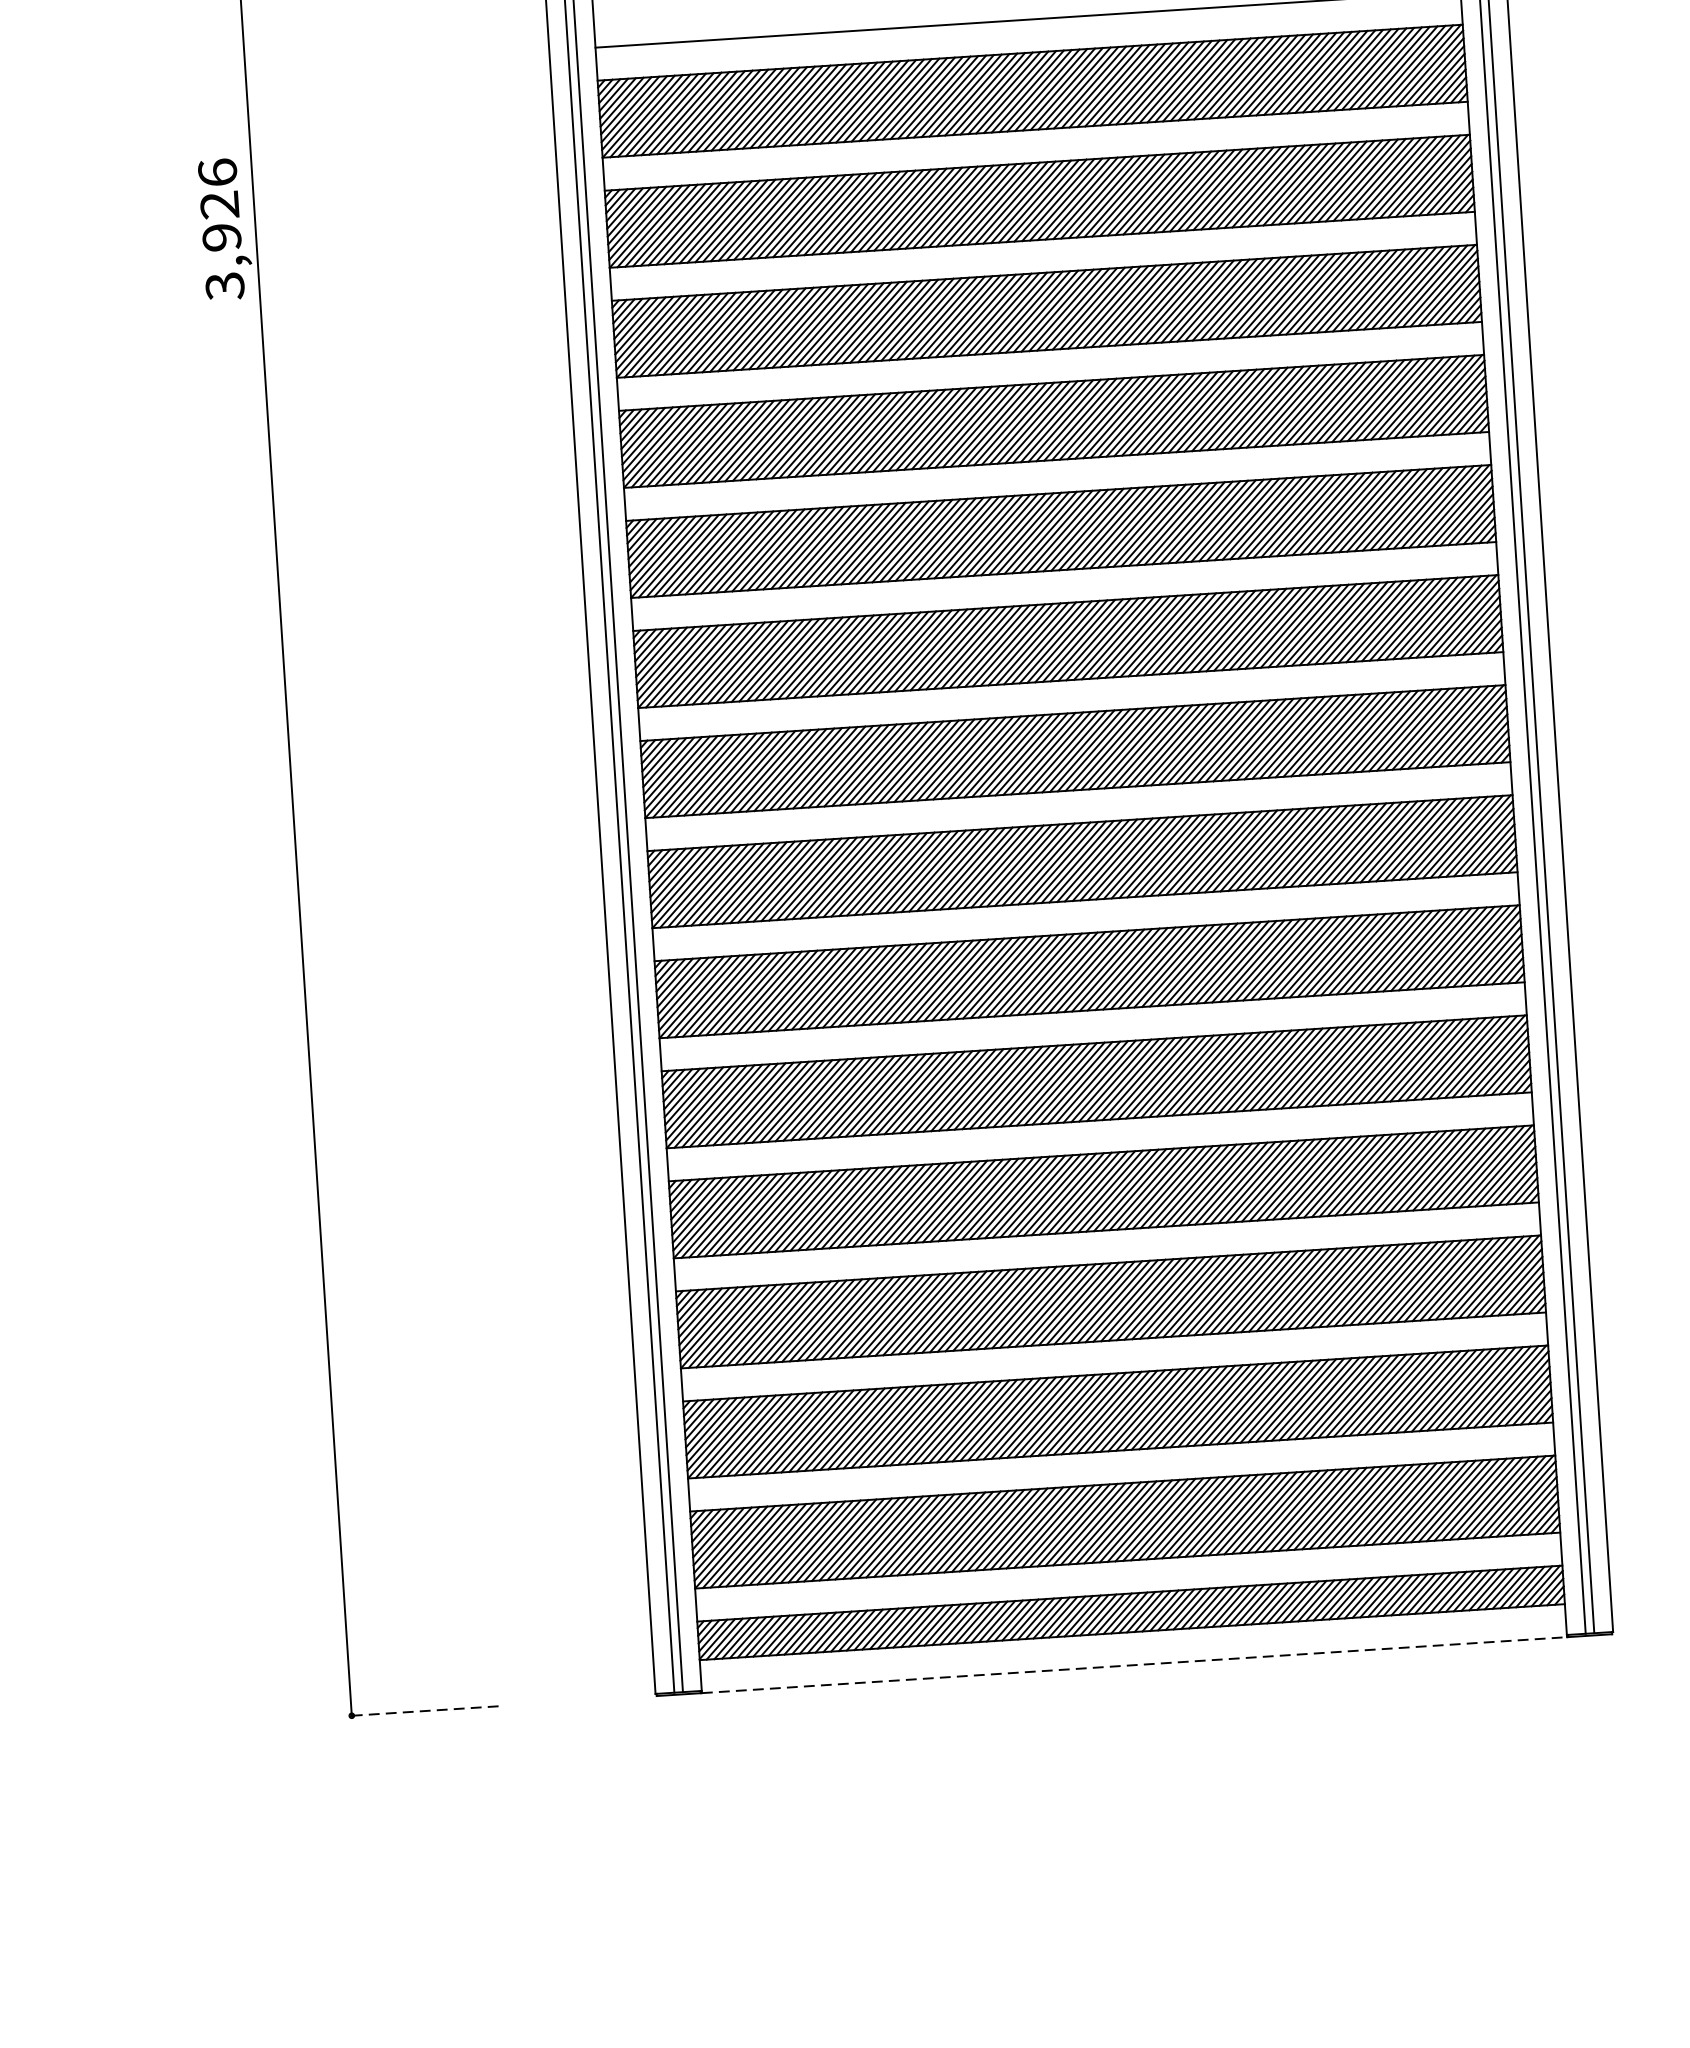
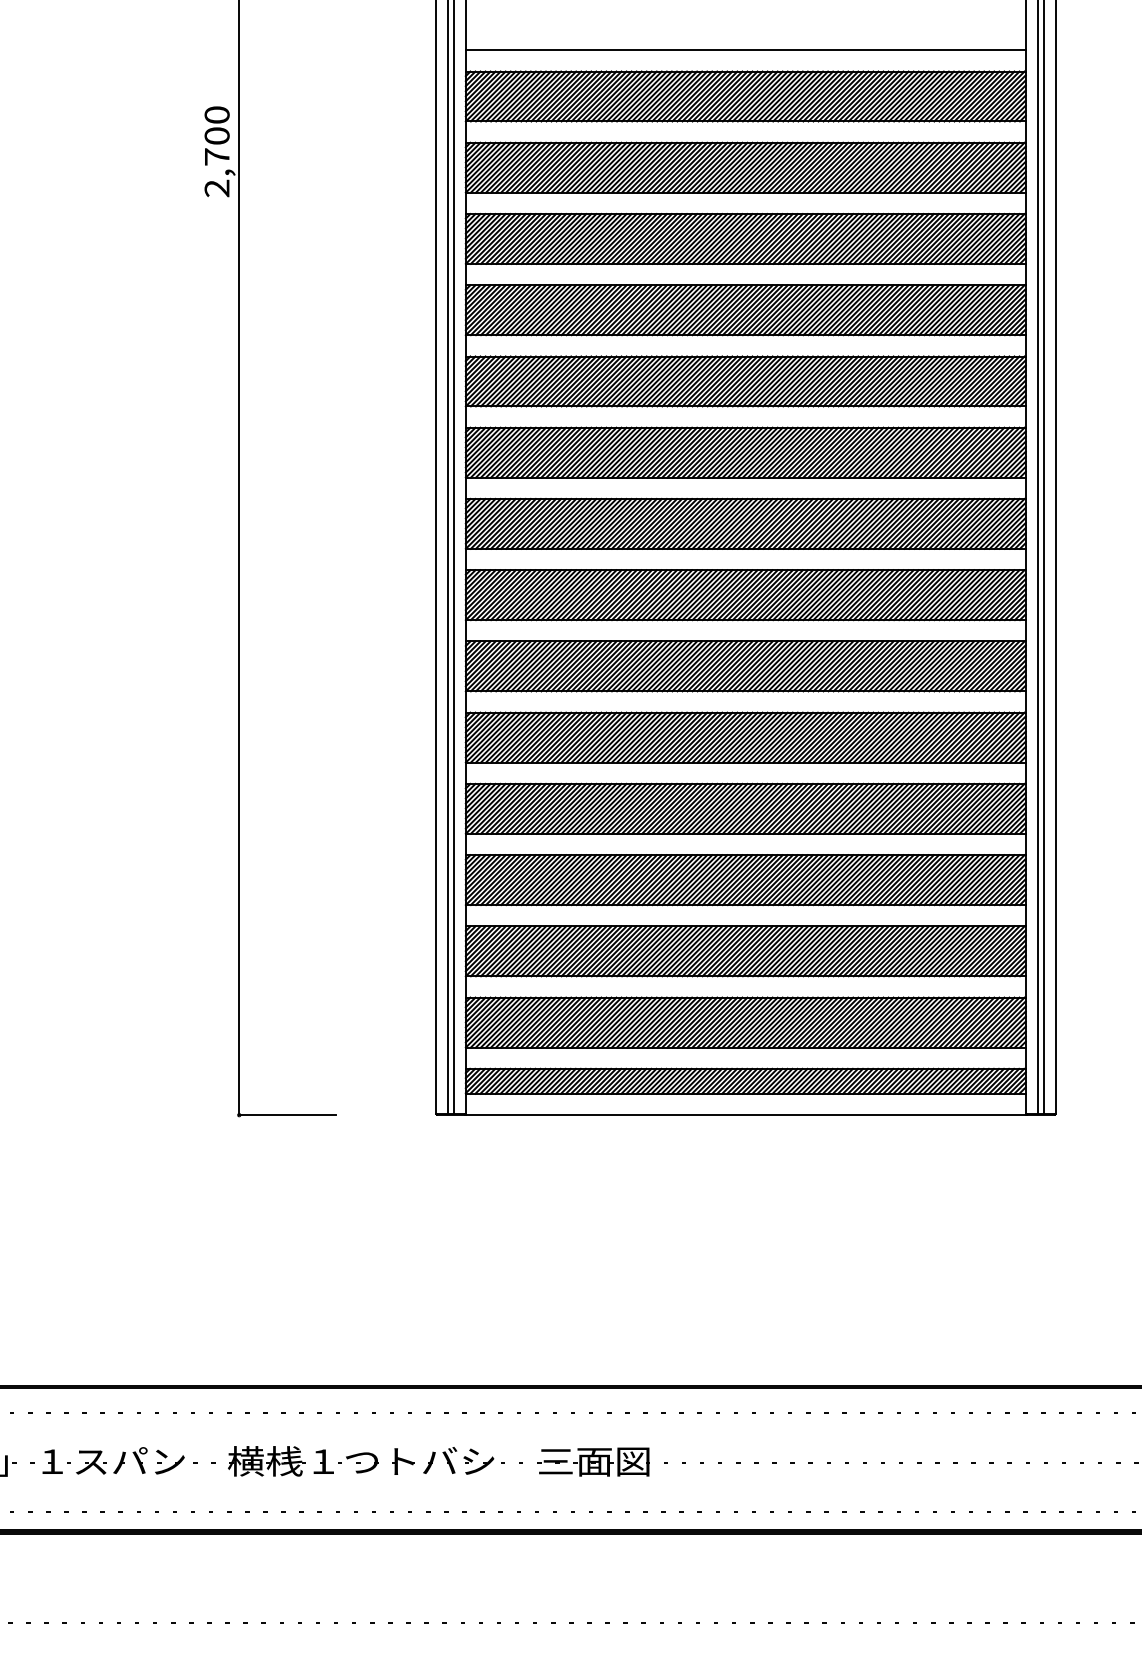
text: (220, 229) -> (216, 151), 3,926 -> 2,700
line: (1133, 1665) -> (745, 1115), dashed -> solid
line: (426, 1711) -> (287, 1115), dashed -> solid

